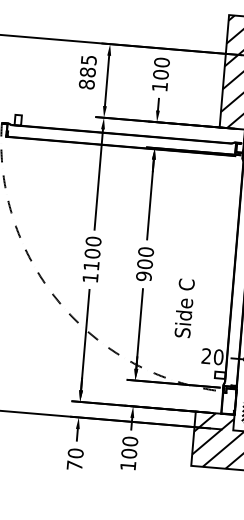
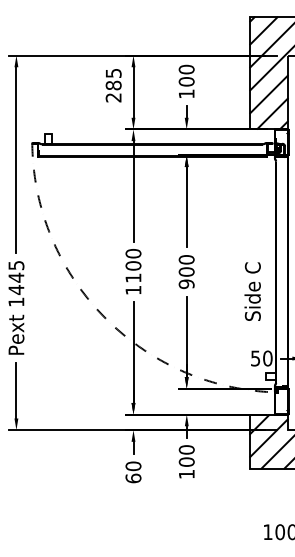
text: (86, 84) -> (113, 97), 885 -> 285
text: (184, 308) -> (252, 291), moved
text: (206, 356) -> (255, 358), 20 -> 50
text: (74, 465) -> (133, 478), 70 -> 60

